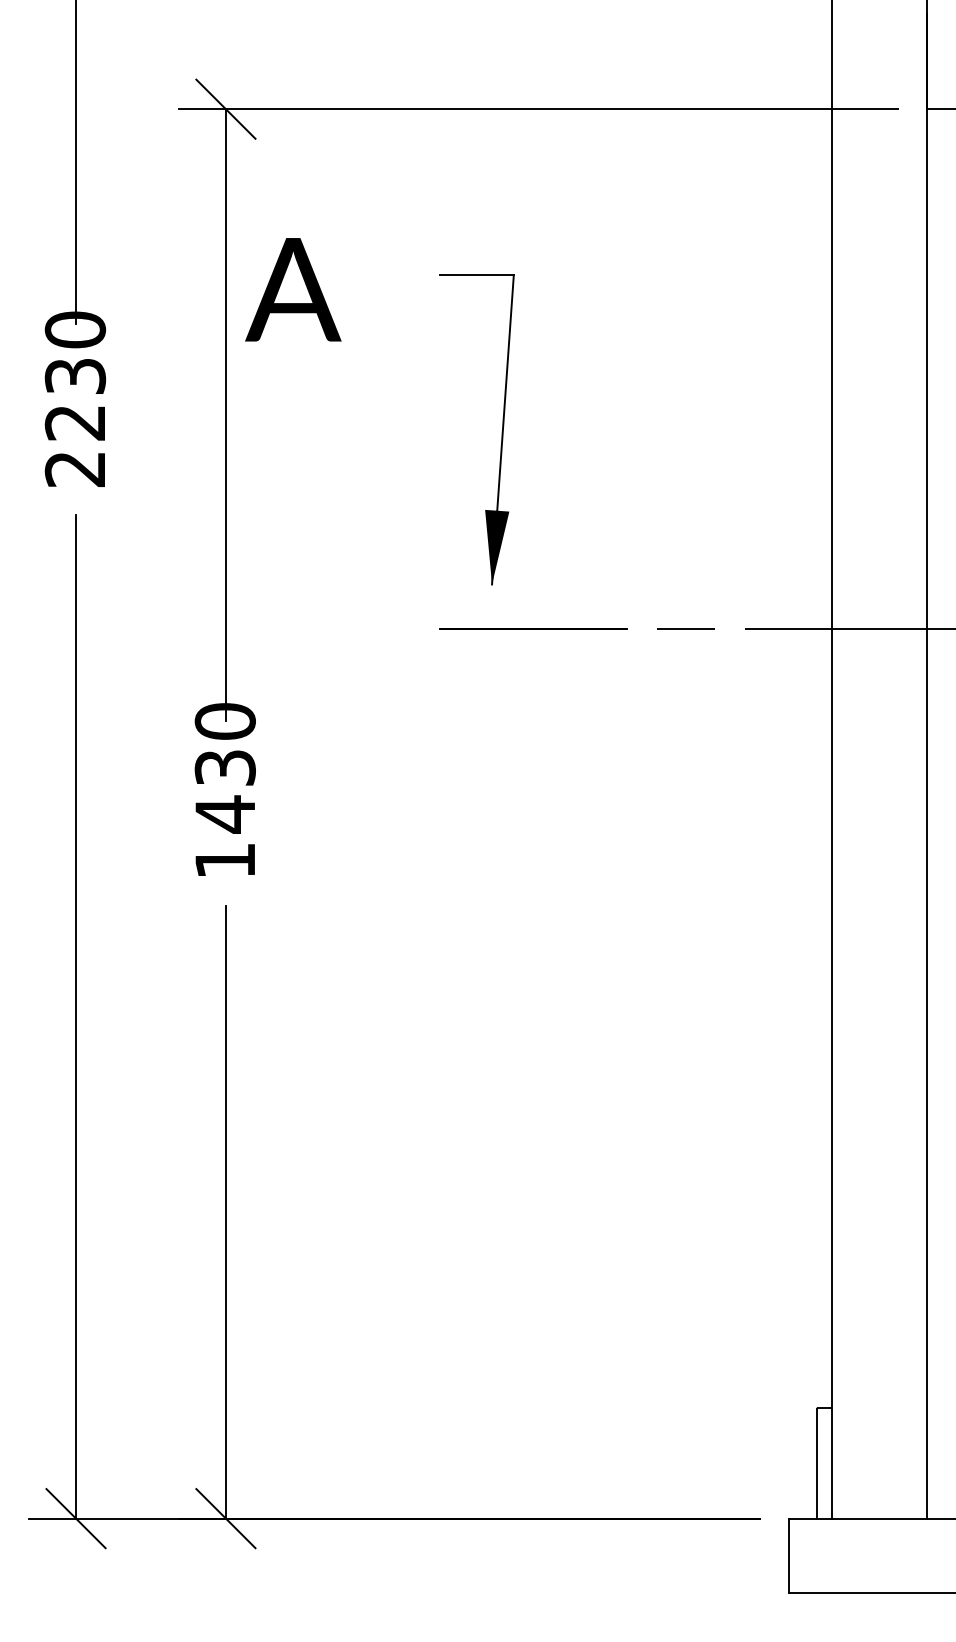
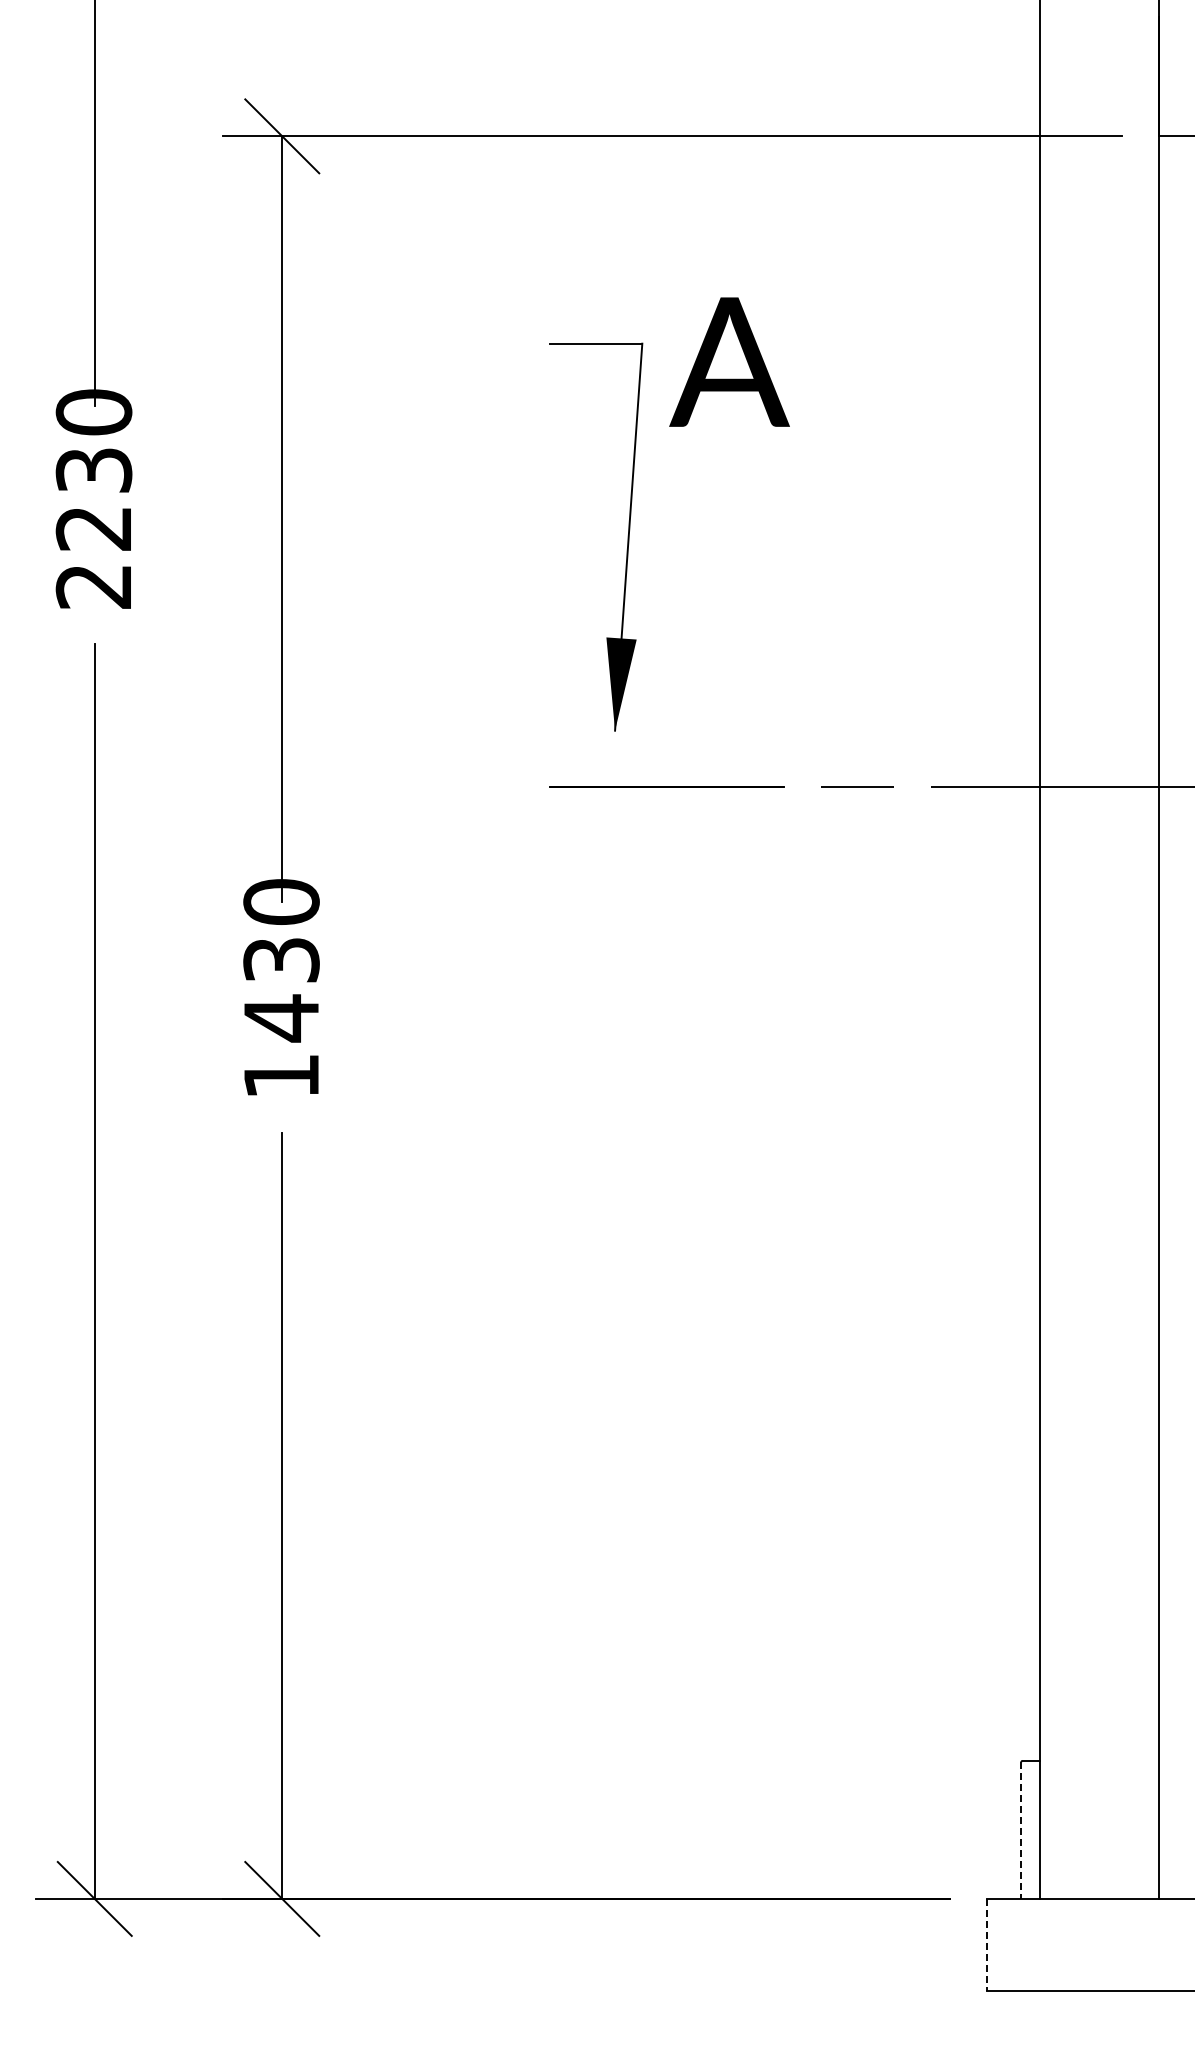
text: (293, 289) -> (729, 361), moved
line: (817, 1464) -> (1021, 1831), solid -> dashed
line: (789, 1555) -> (986, 1945), solid -> dashed

